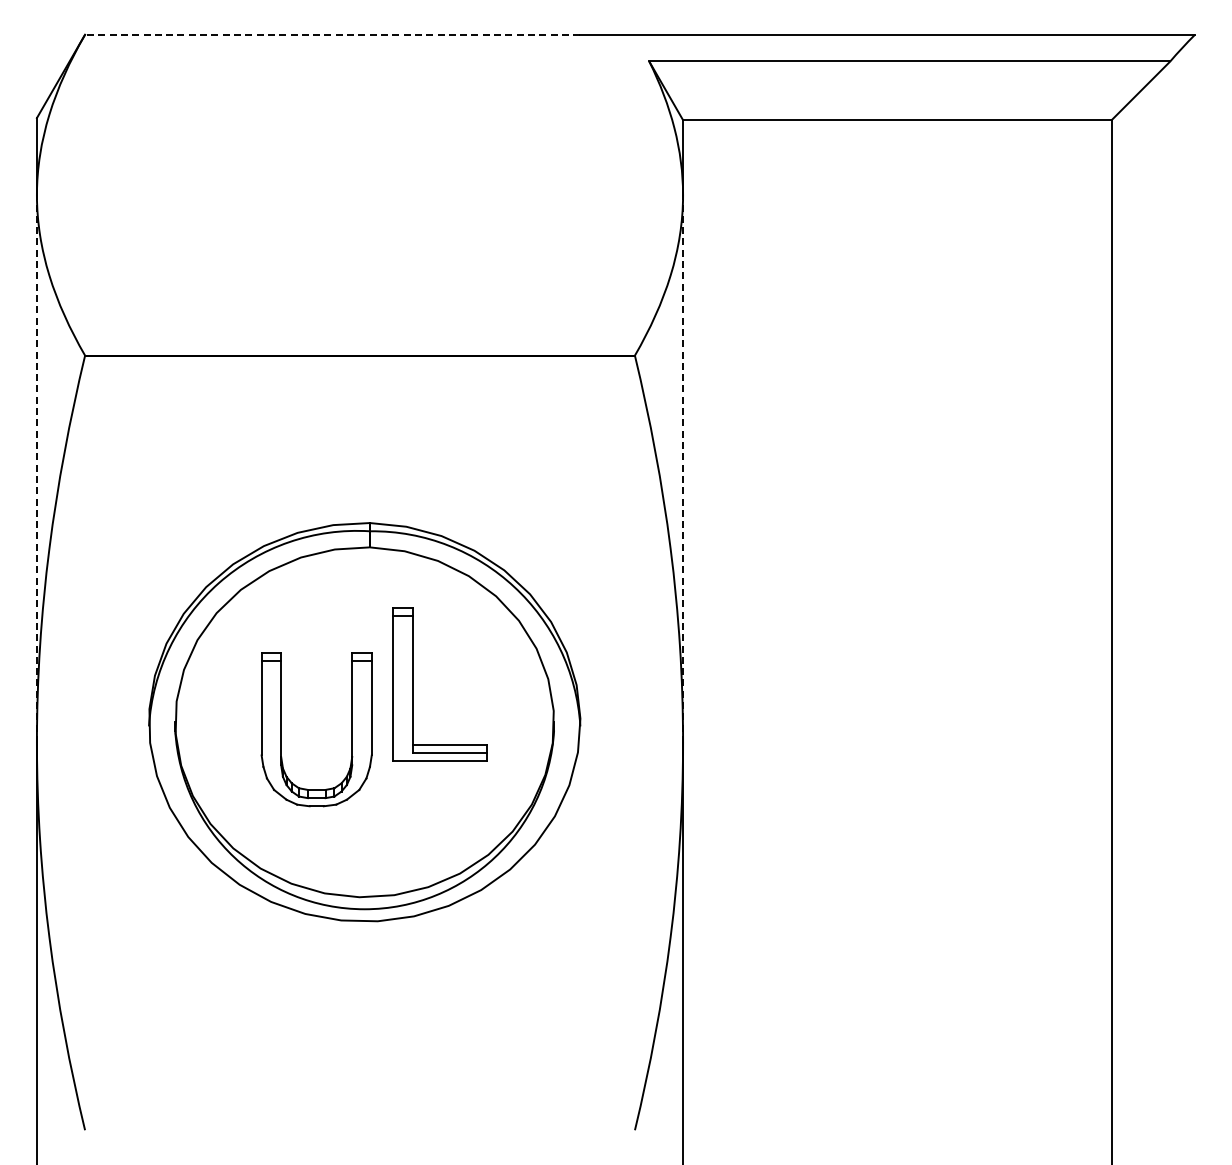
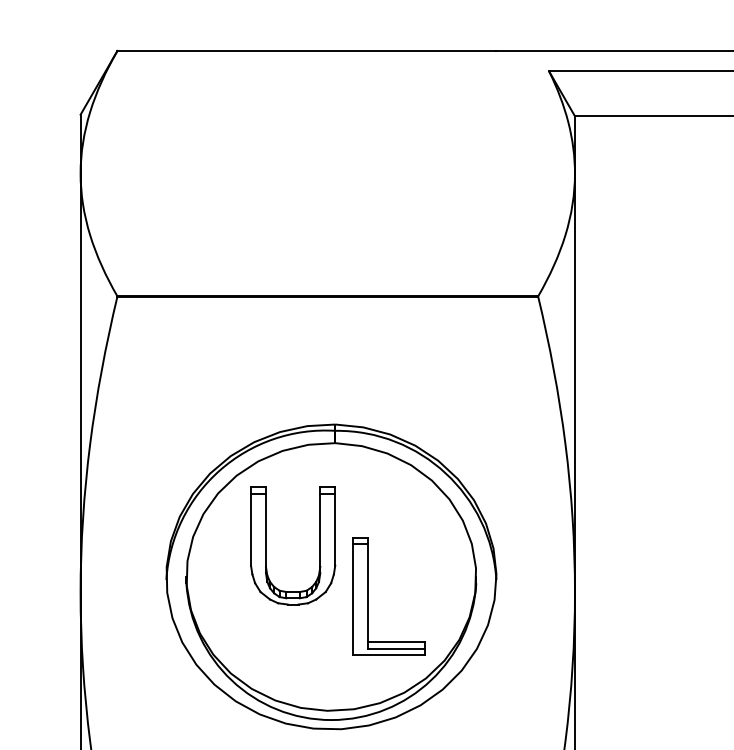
line: (332, 34) -> (306, 50), dashed -> solid
line: (36, 469) -> (80, 383), dashed -> solid
line: (683, 469) -> (575, 383), dashed -> solid
part: (413, 684) -> (368, 596), moved
part: (281, 729) -> (266, 545), moved

